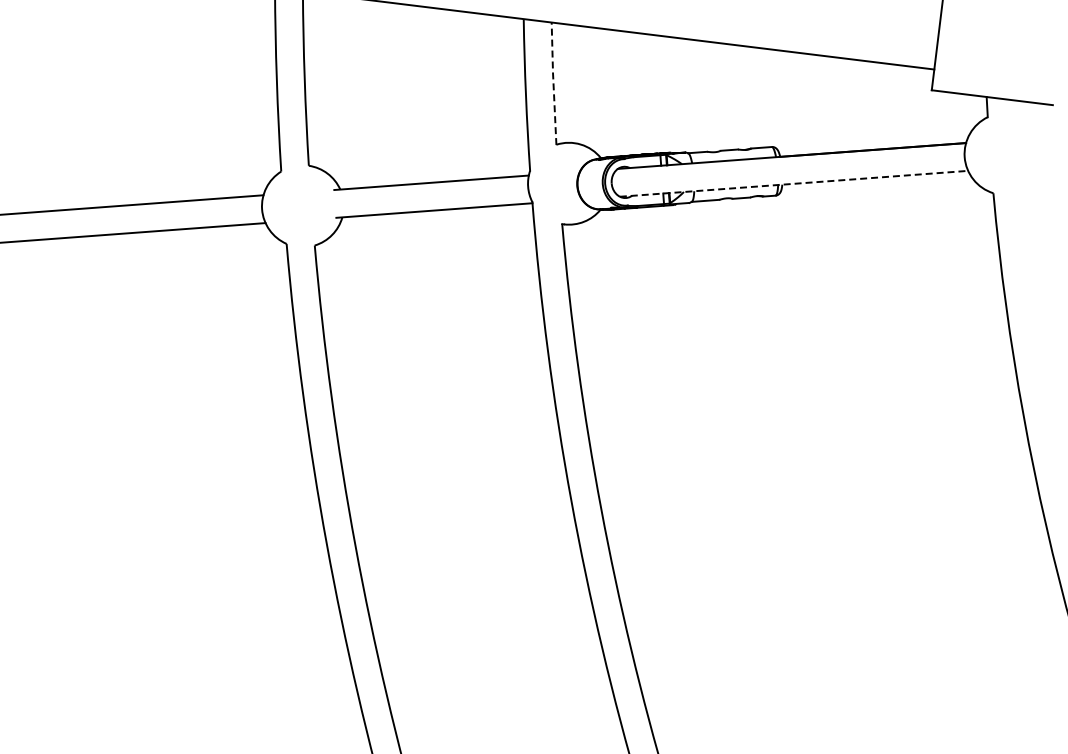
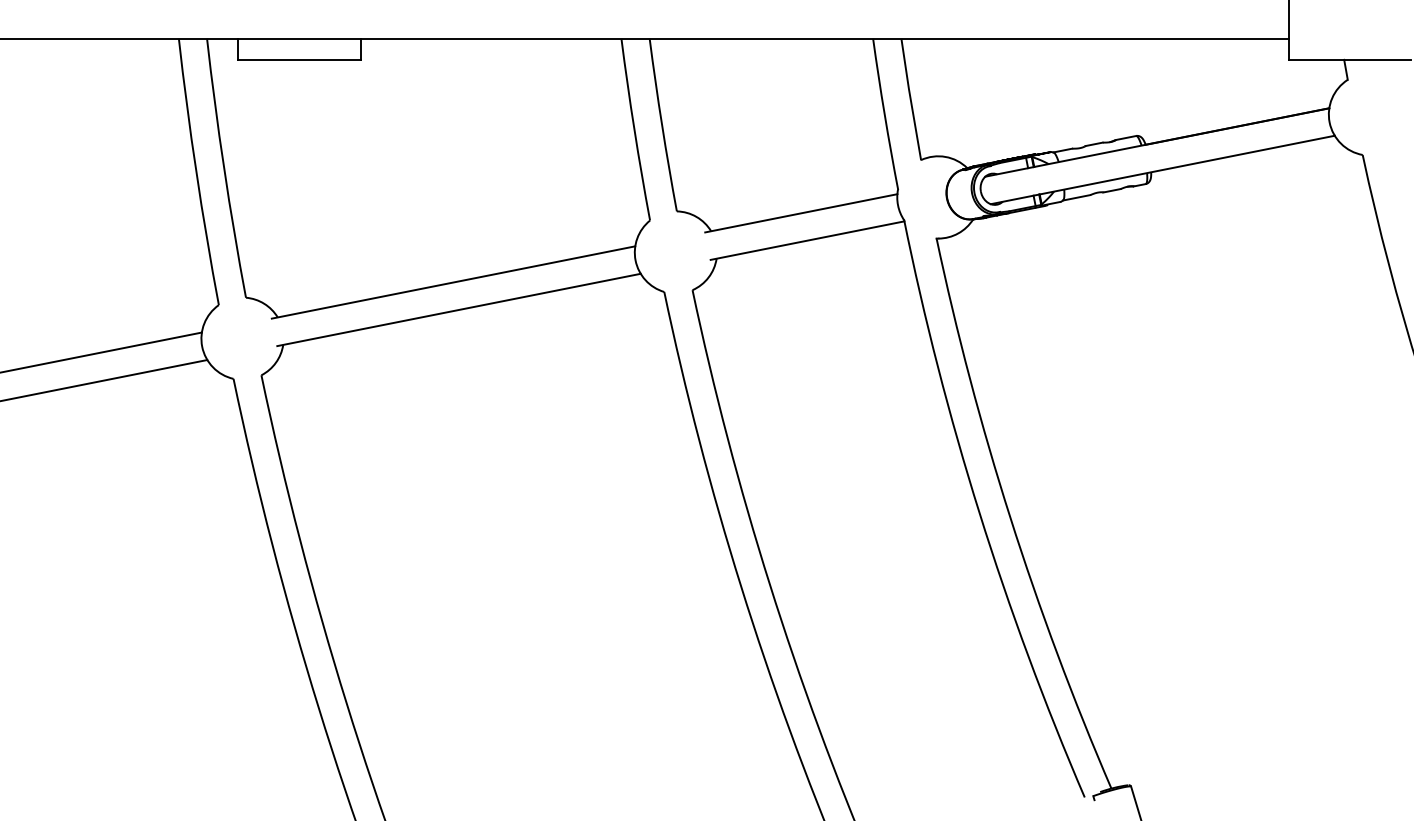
line: (553, 82) -> (910, 98), dashed -> solid
line: (794, 183) -> (1163, 169), dashed -> solid

